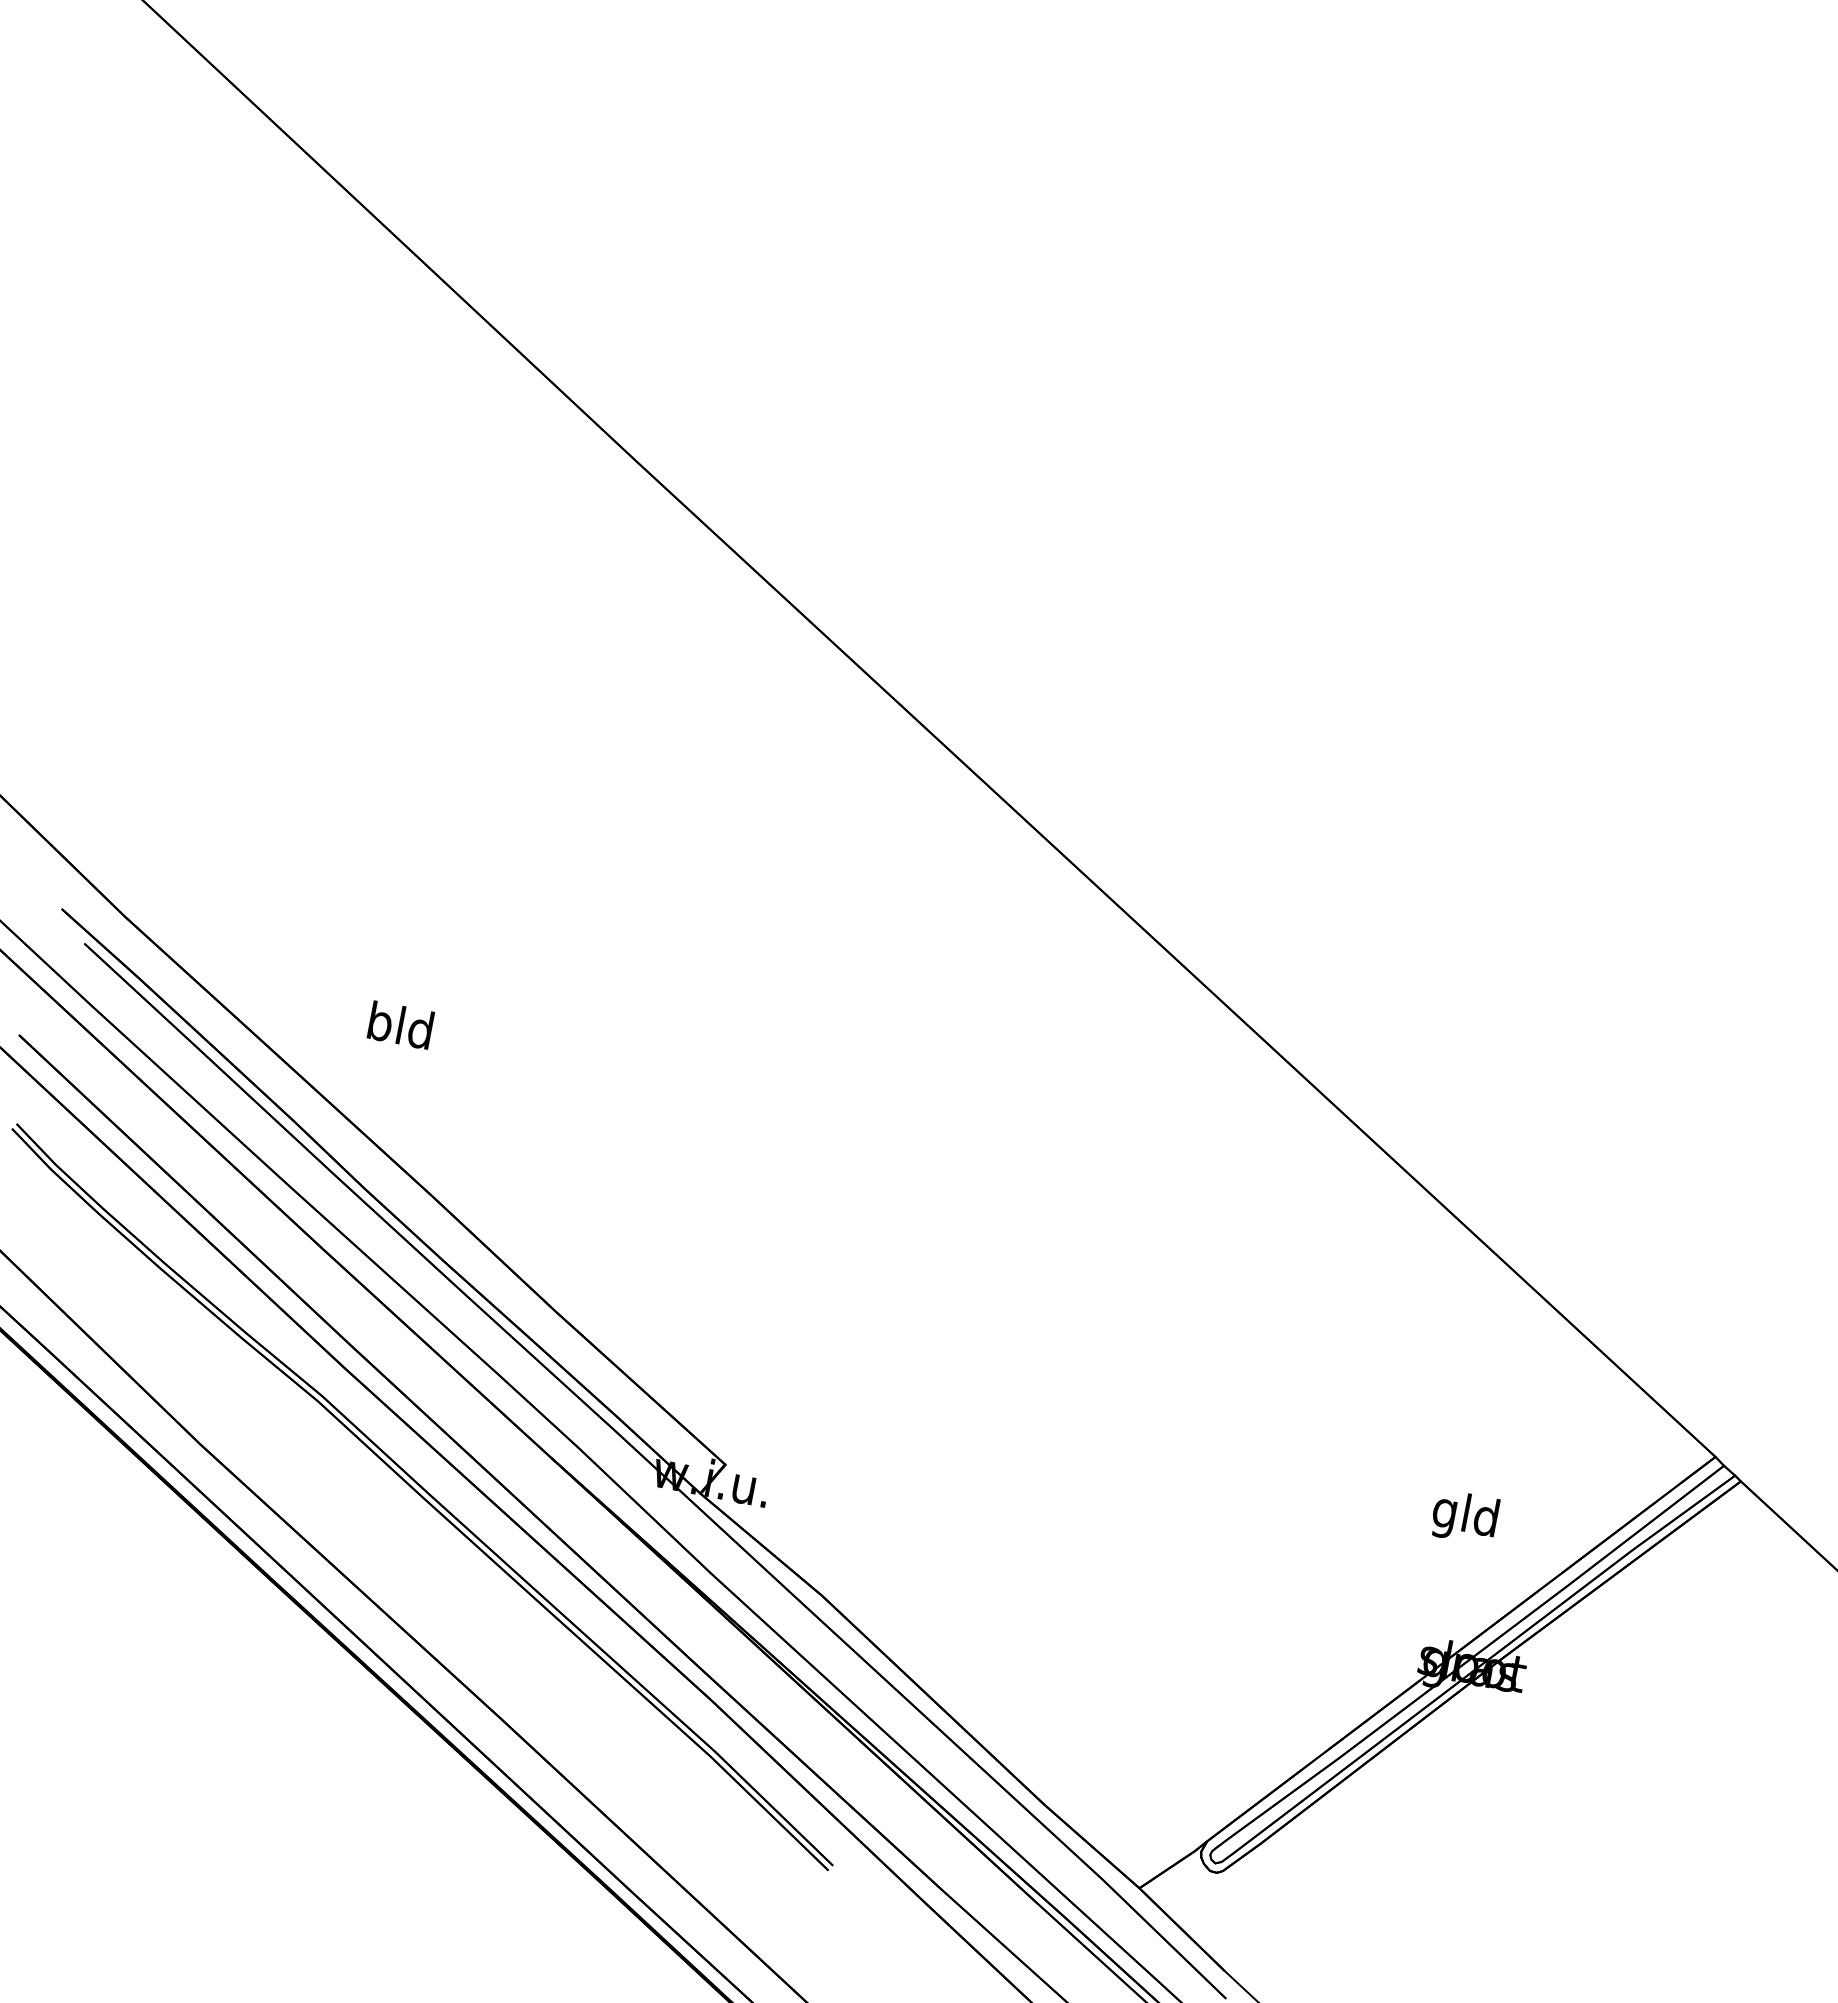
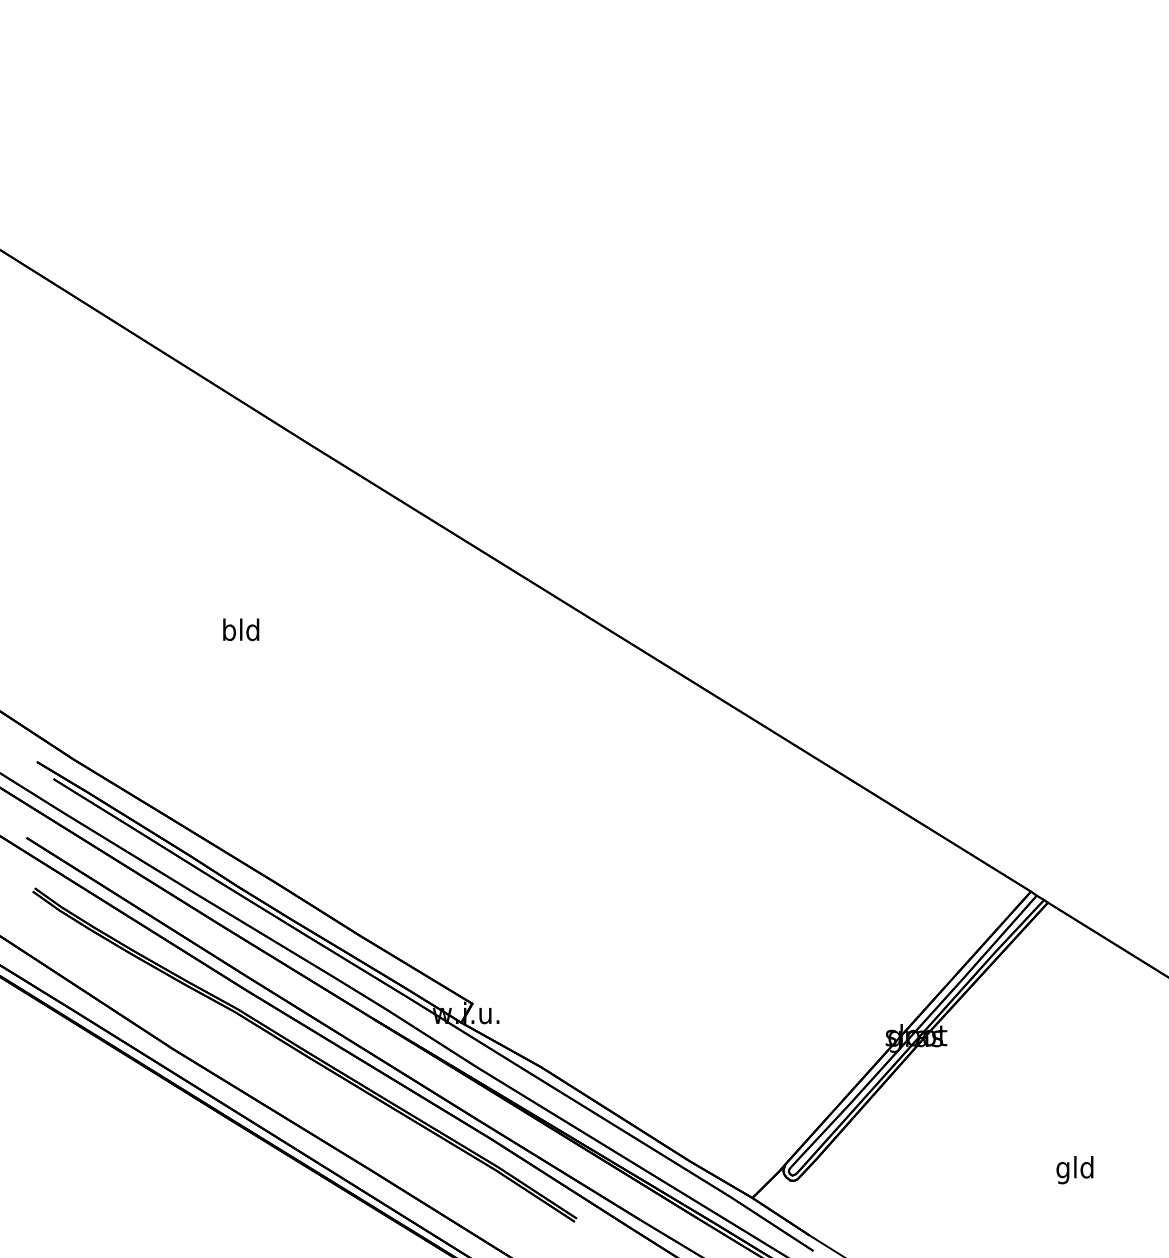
text: (401, 1024) -> (241, 629), moved
text: (1463, 1518) -> (1074, 1170), moved

